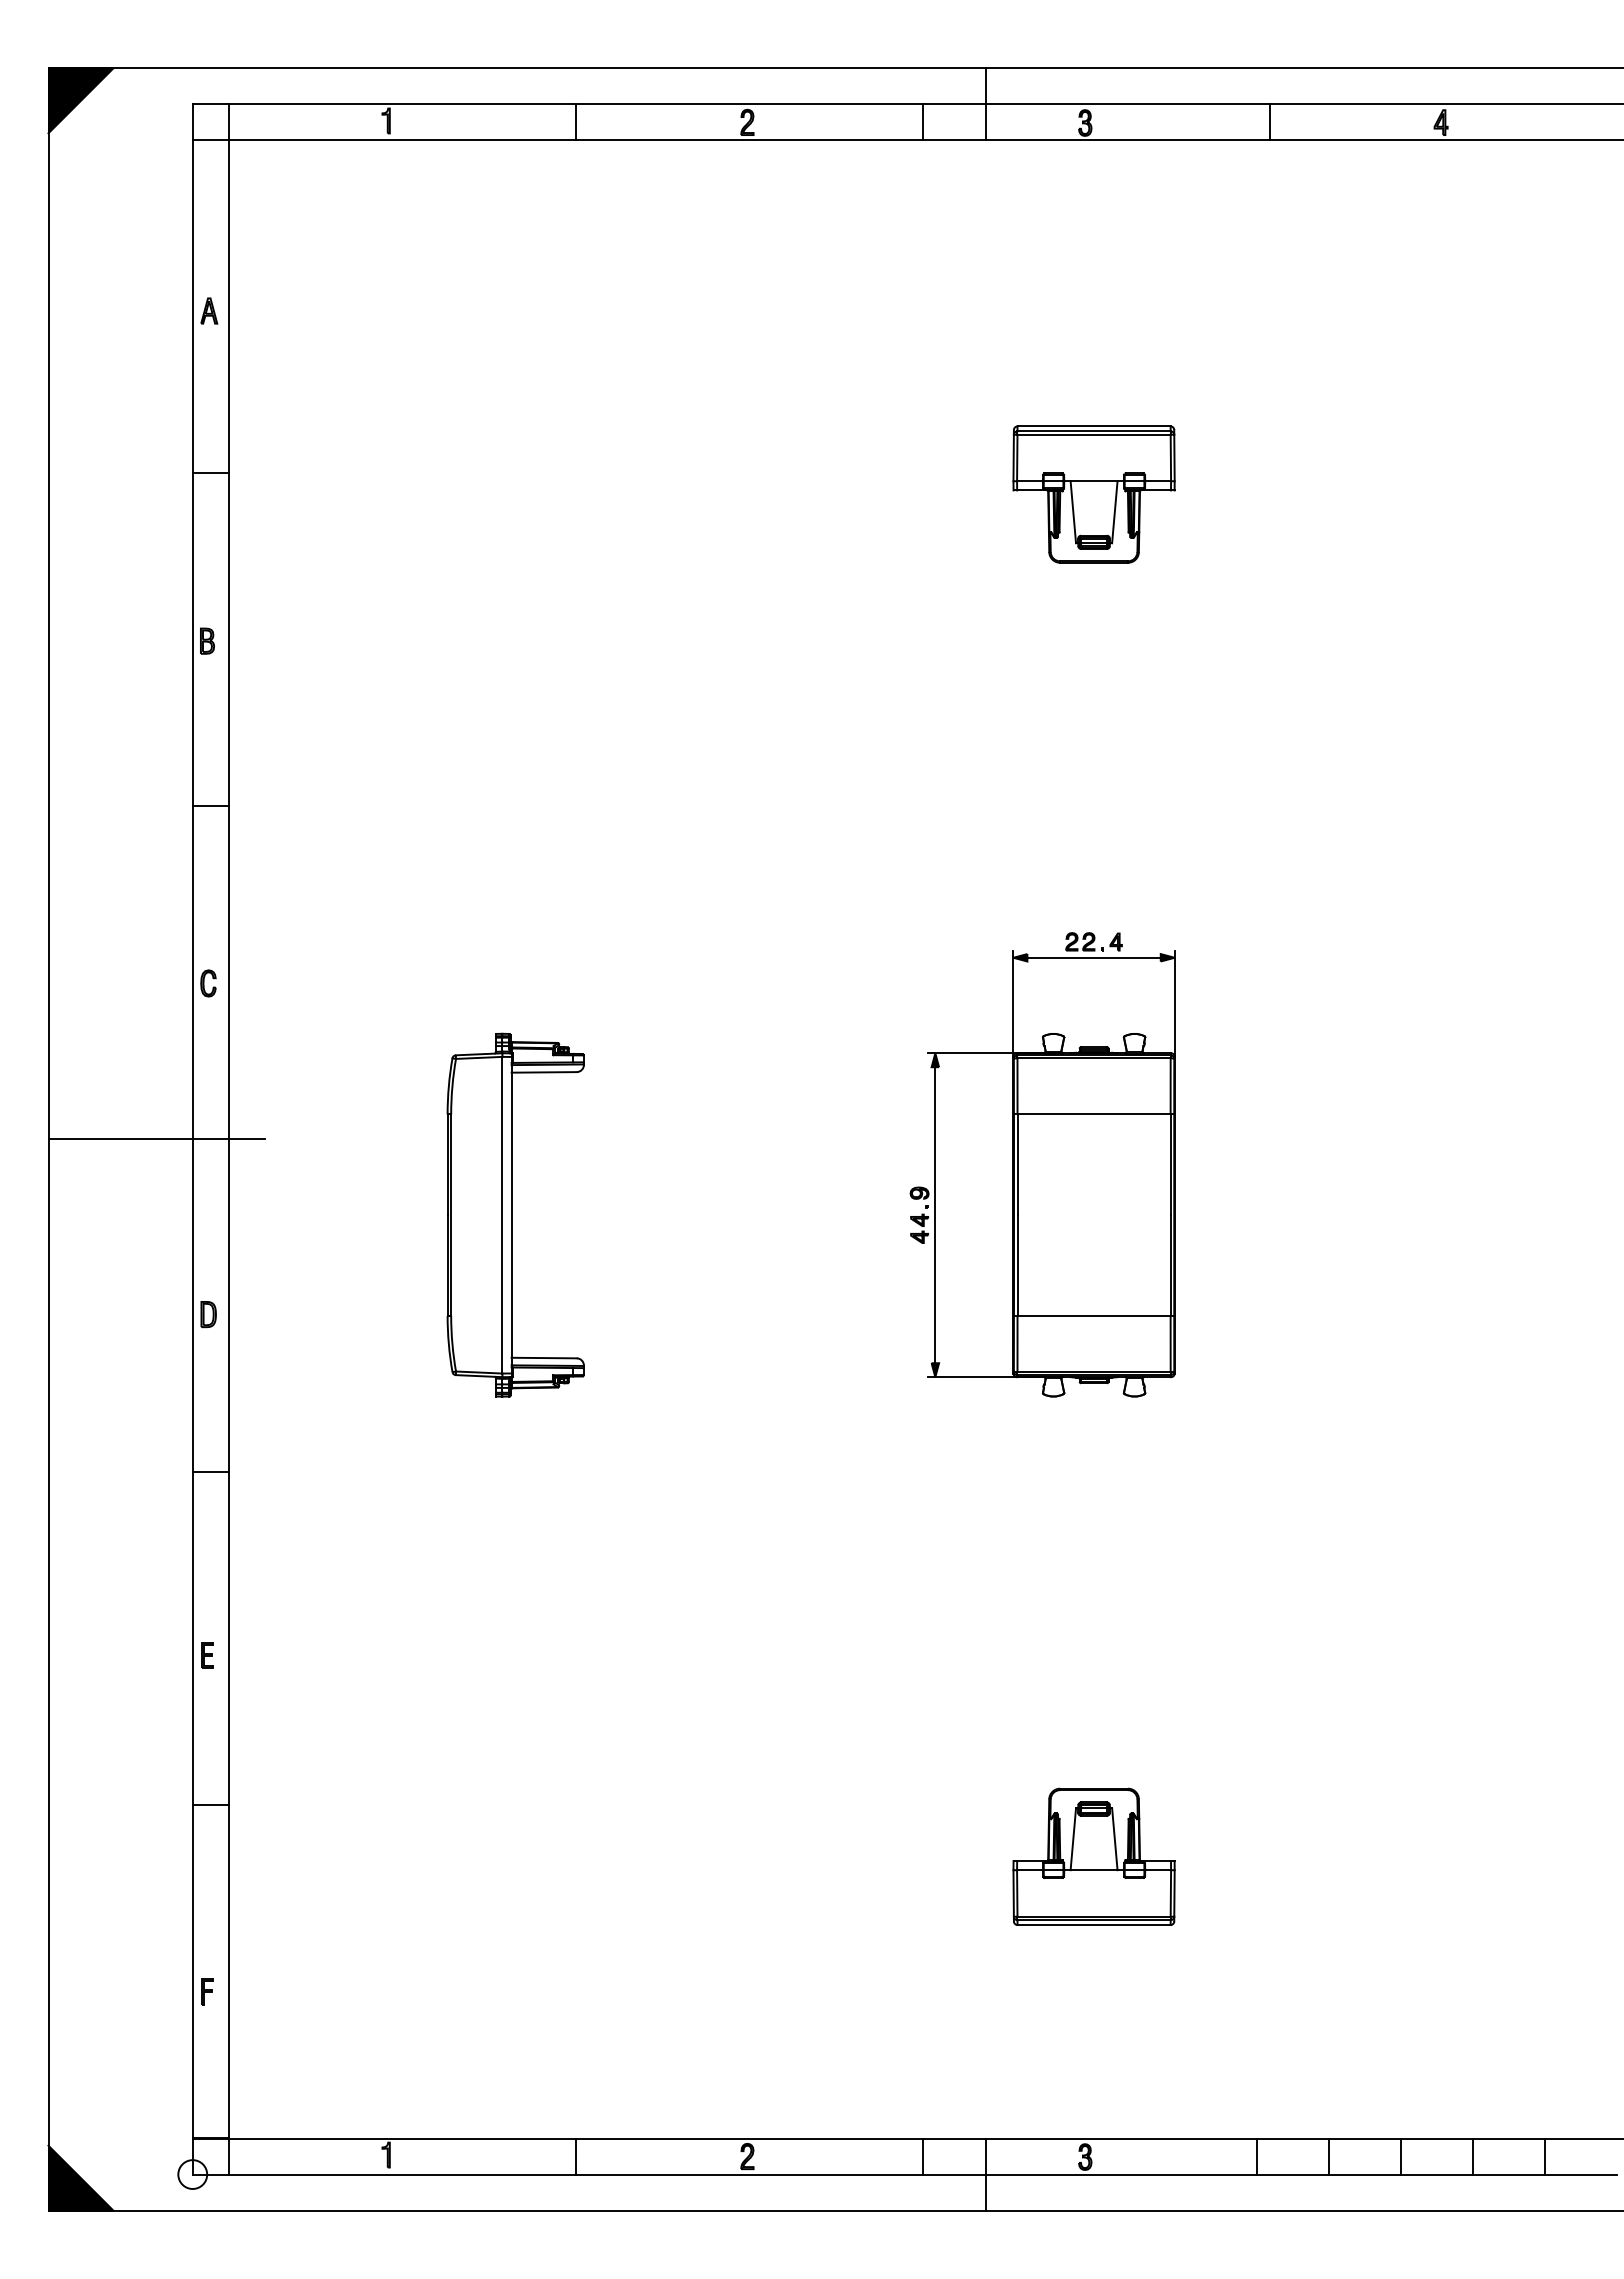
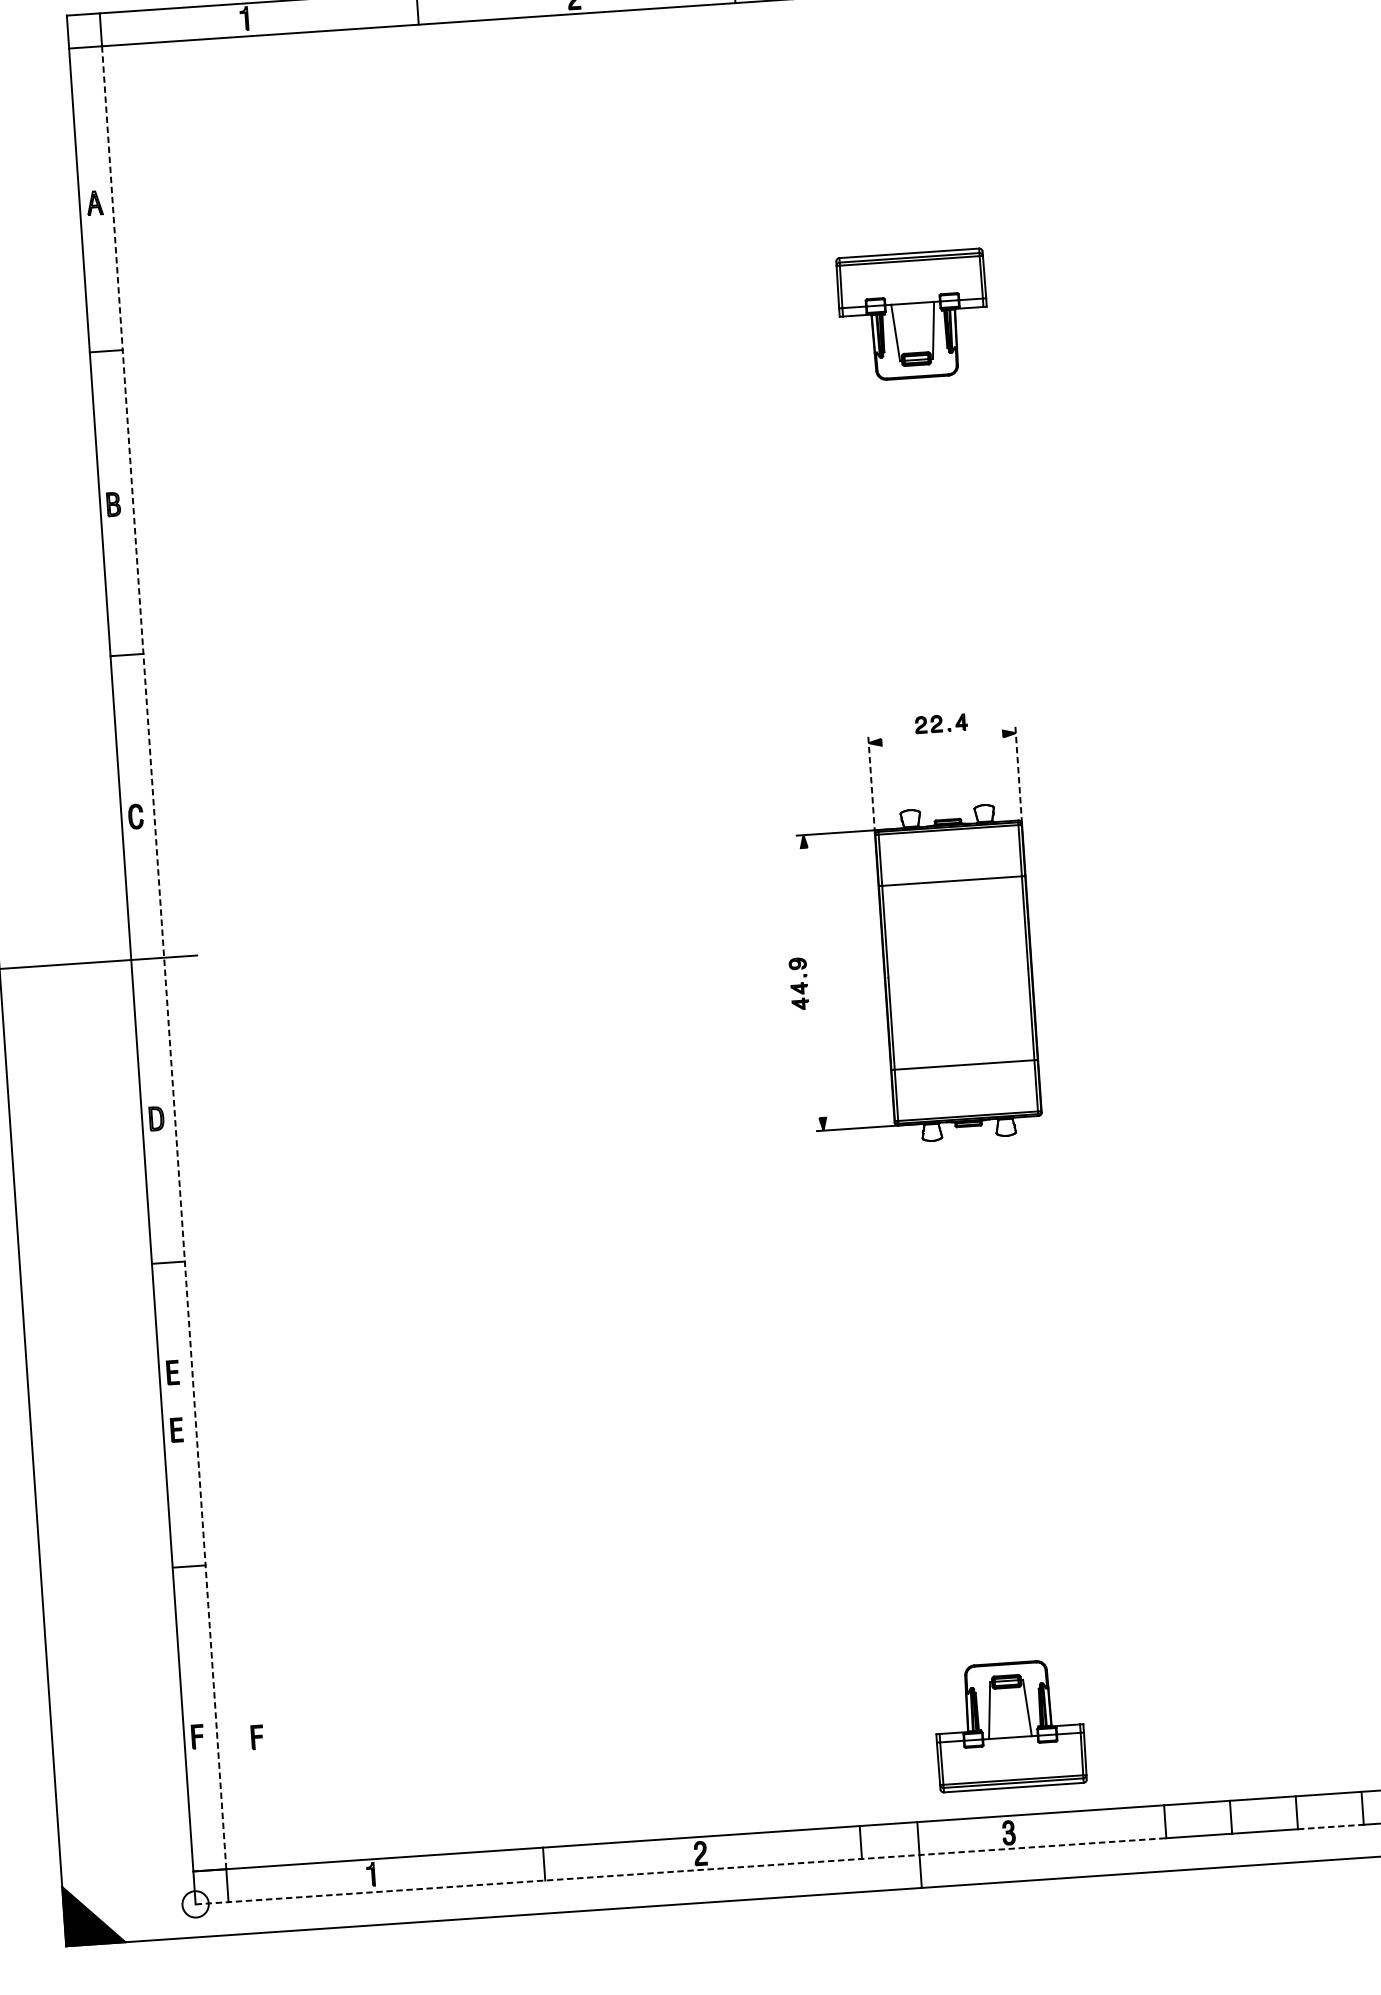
line: (1093, 957) -> (941, 737), removed
line: (1013, 1003) -> (871, 784), solid -> dashed
line: (1174, 1003) -> (1018, 774), solid -> dashed
line: (228, 1139) -> (163, 957), solid -> dashed
part: (515, 1214) -> (430, 1008), removed
line: (935, 1215) -> (813, 983), removed
part: (207, 1592) -> (172, 1372), added
part: (1093, 1856) -> (1009, 1725), moved
part: (272, 1996) -> (257, 1736), added
line: (724, 2174) -> (680, 1871), solid -> dashed
line: (1437, 2174) -> (1331, 1826), solid -> dashed

